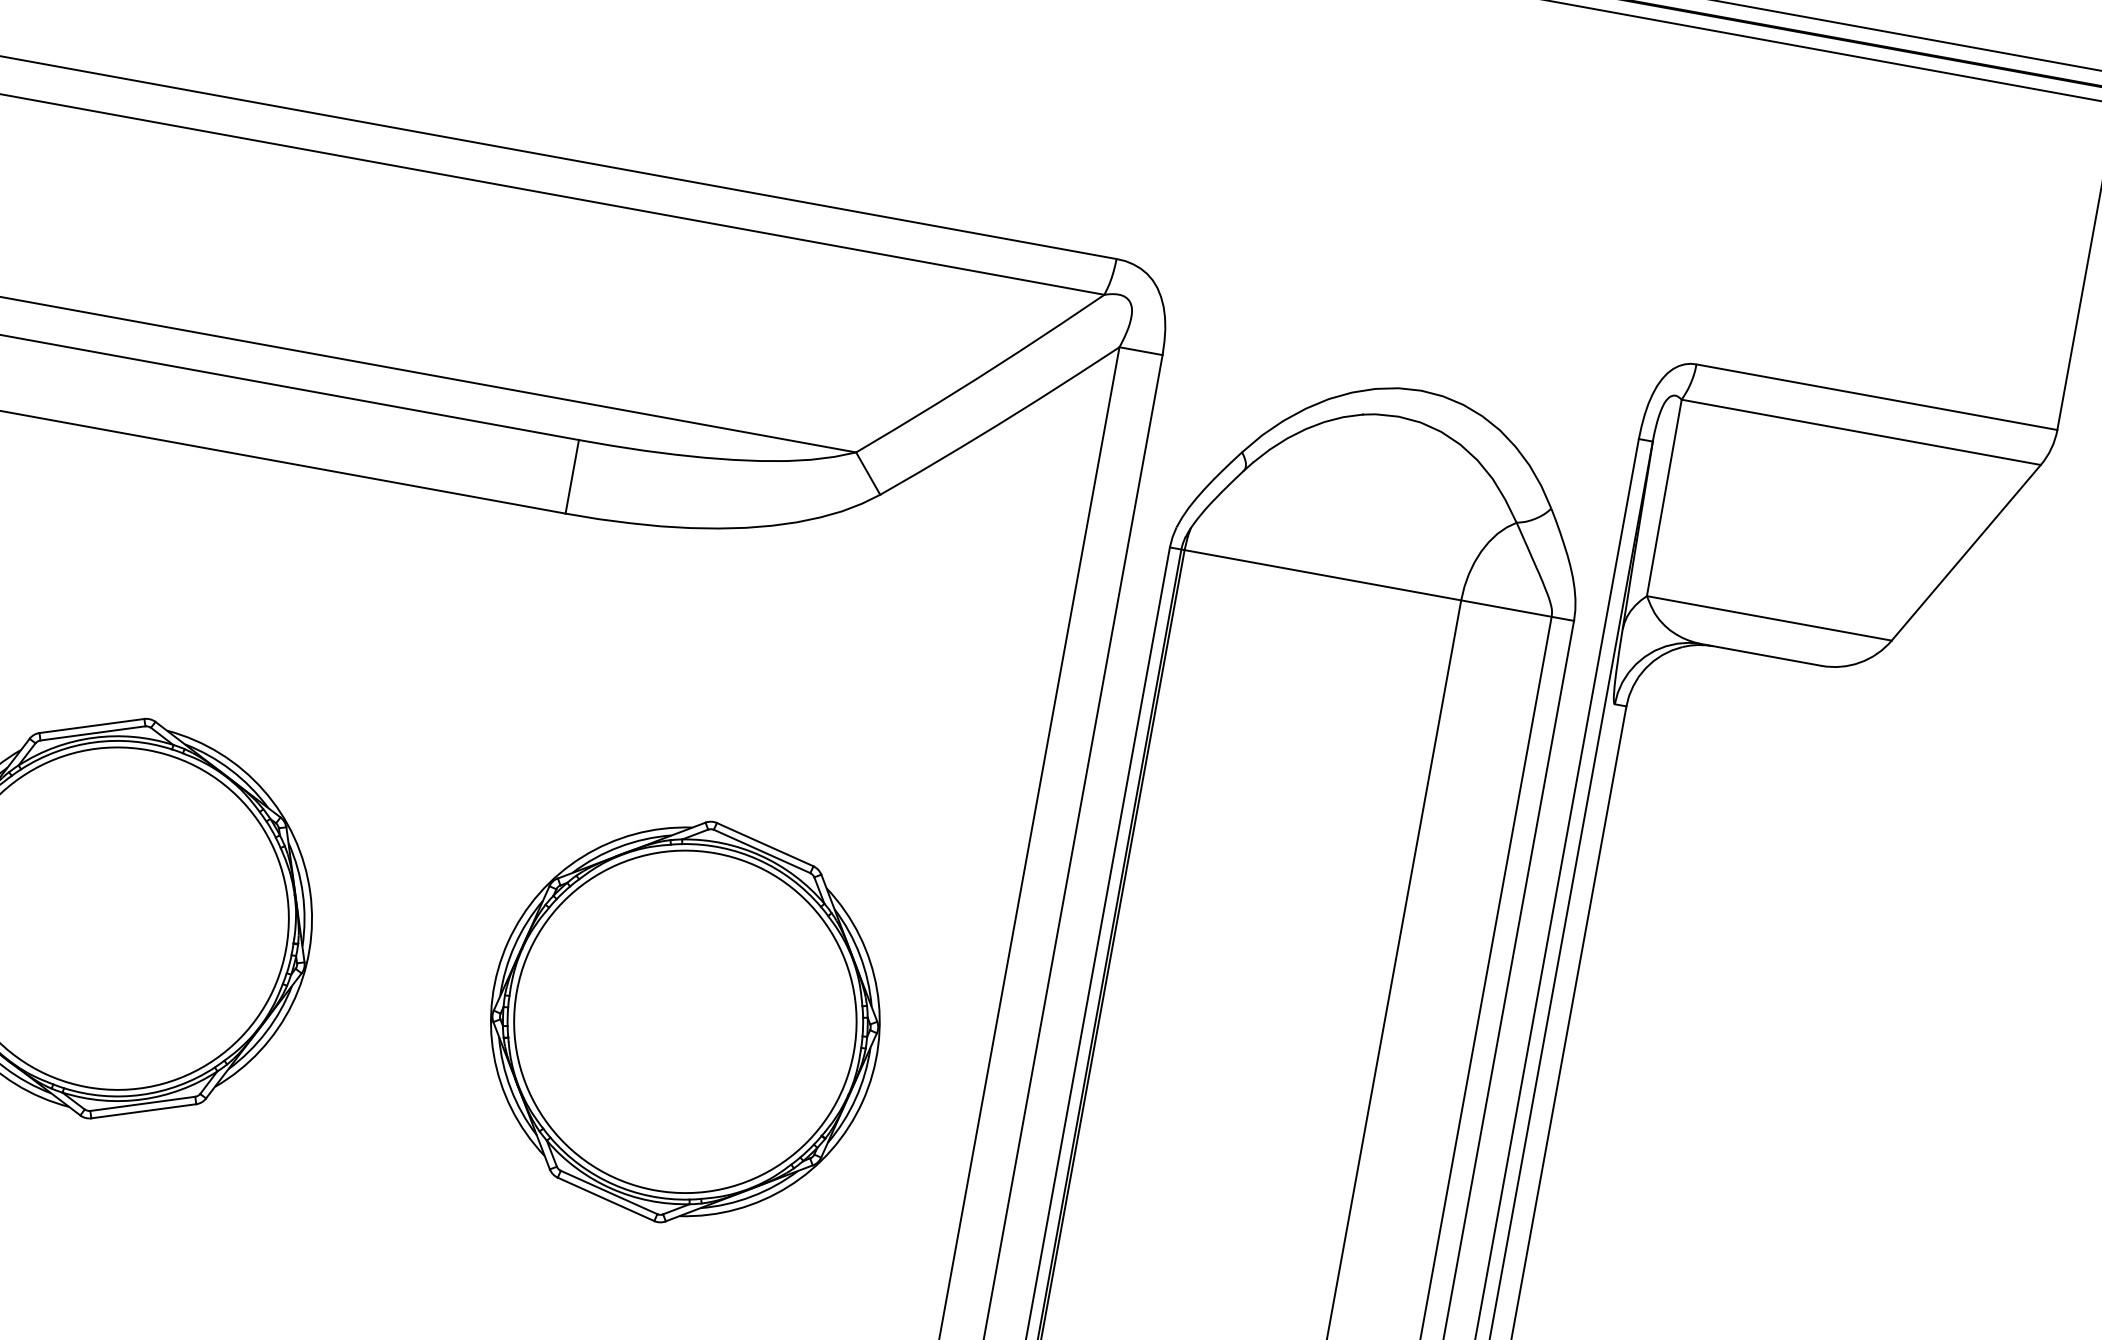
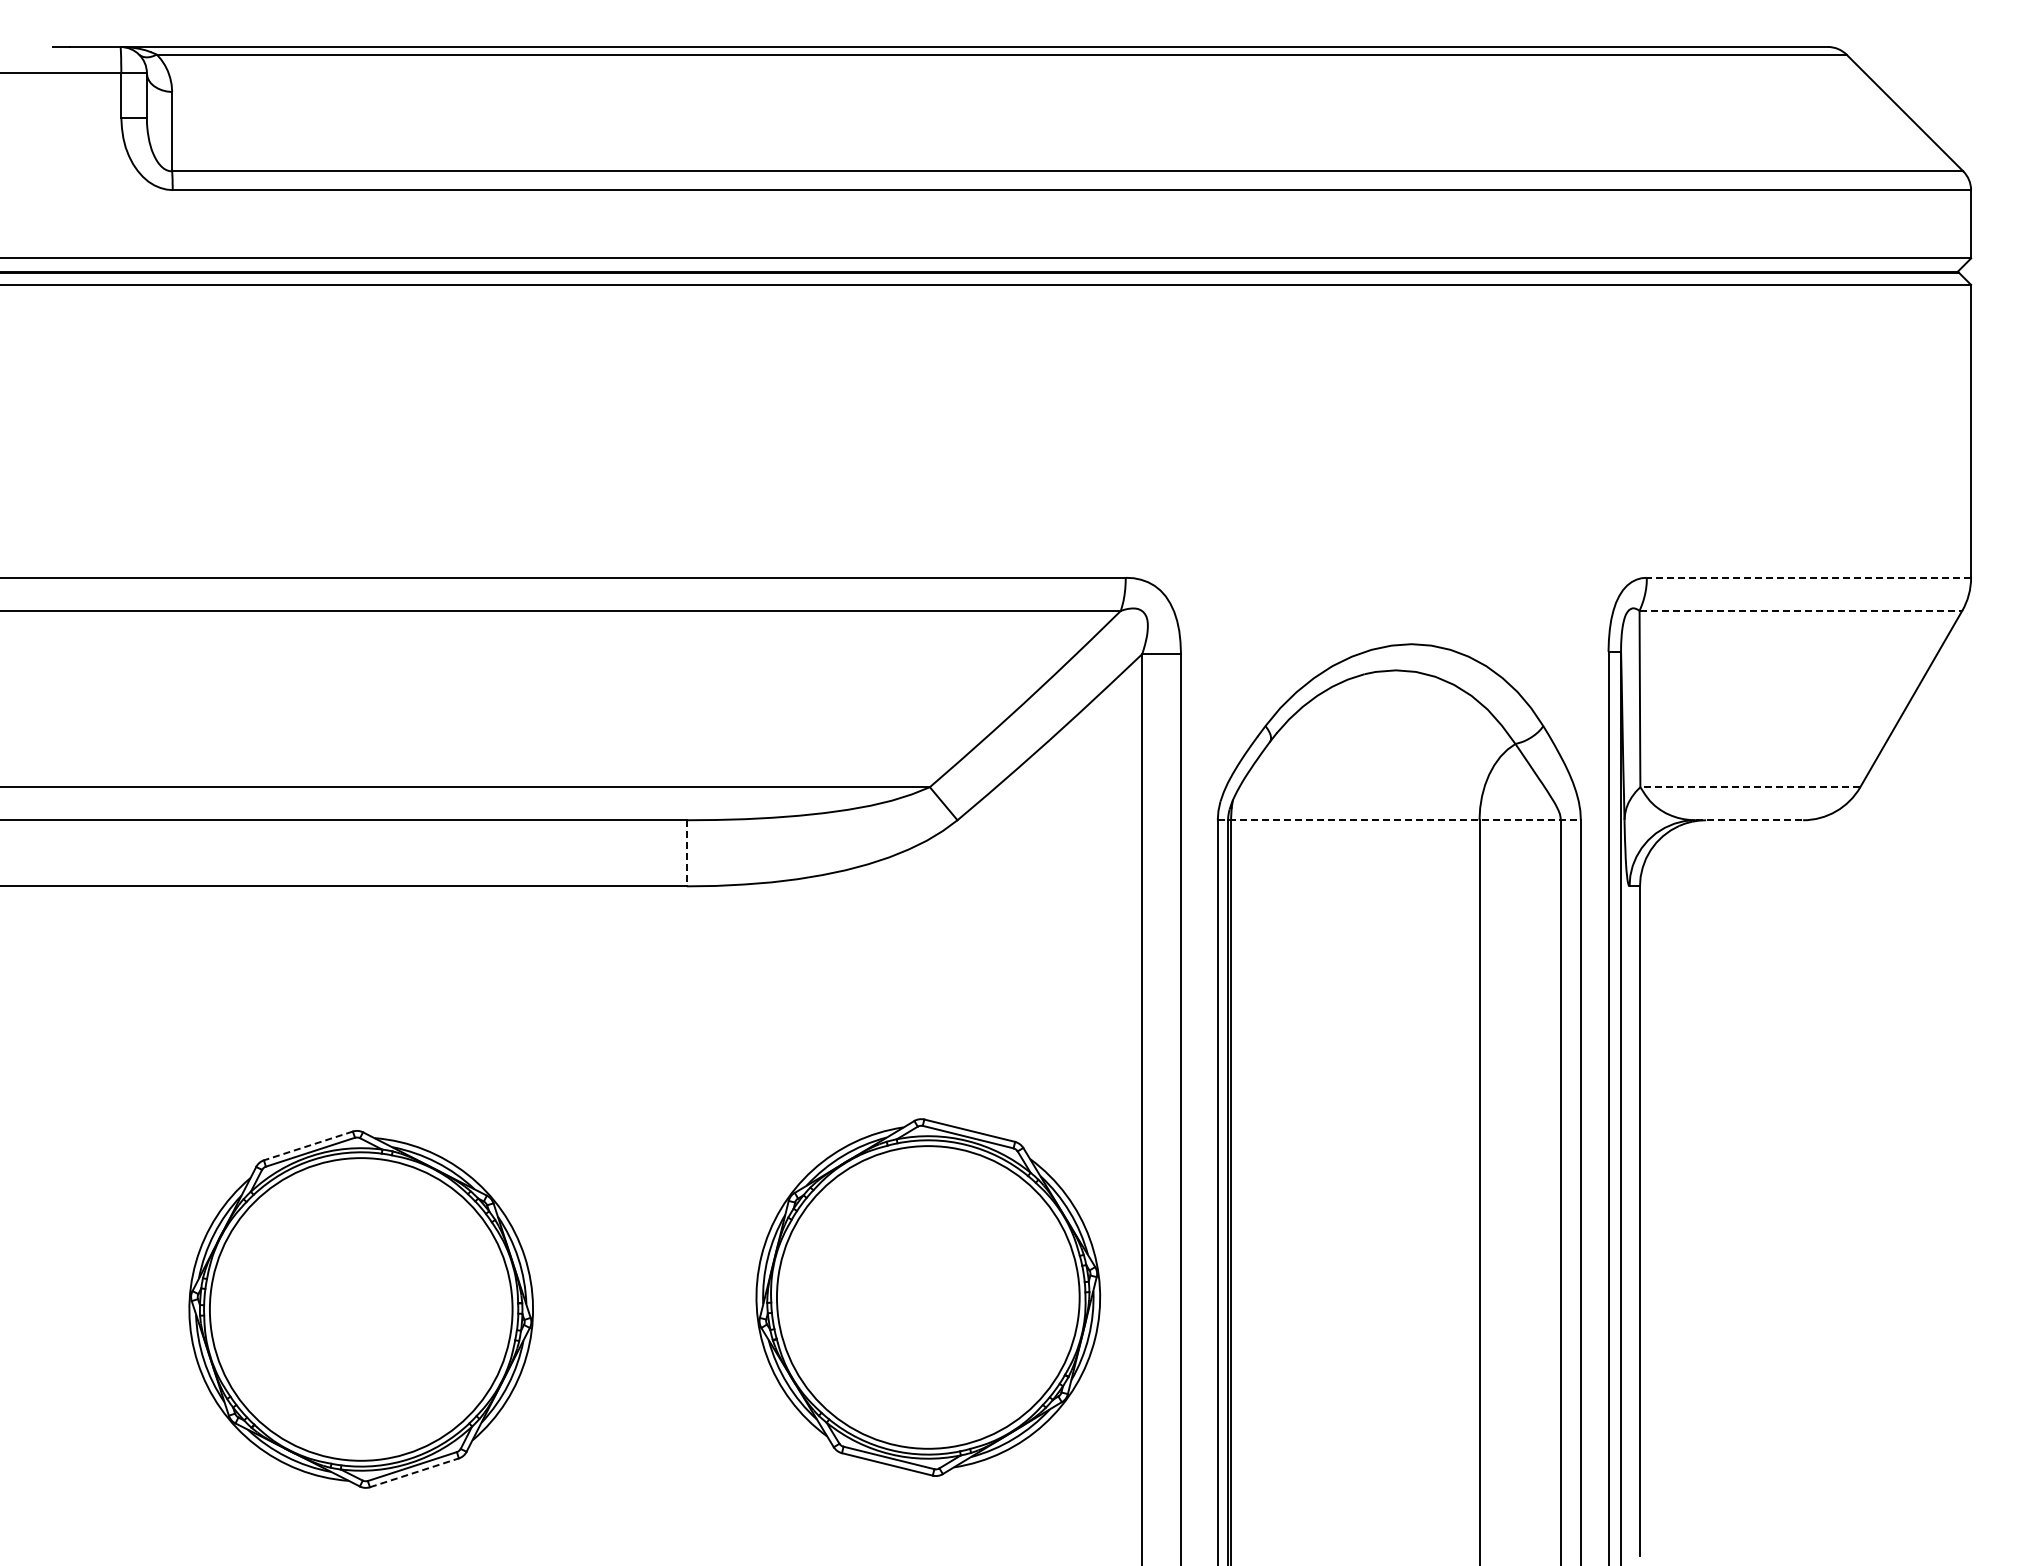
line: (1876, 396) -> (1808, 577), solid -> dashed
line: (1862, 432) -> (1801, 610), solid -> dashed
line: (571, 476) -> (686, 853), solid -> dashed
line: (1372, 584) -> (1399, 820), solid -> dashed
line: (1769, 618) -> (1750, 787), solid -> dashed
line: (1761, 655) -> (1749, 820), solid -> dashed
line: (92, 725) -> (308, 1145), solid -> dashed
part: (685, 1021) -> (928, 1297), moved
line: (143, 1110) -> (414, 1472), solid -> dashed

